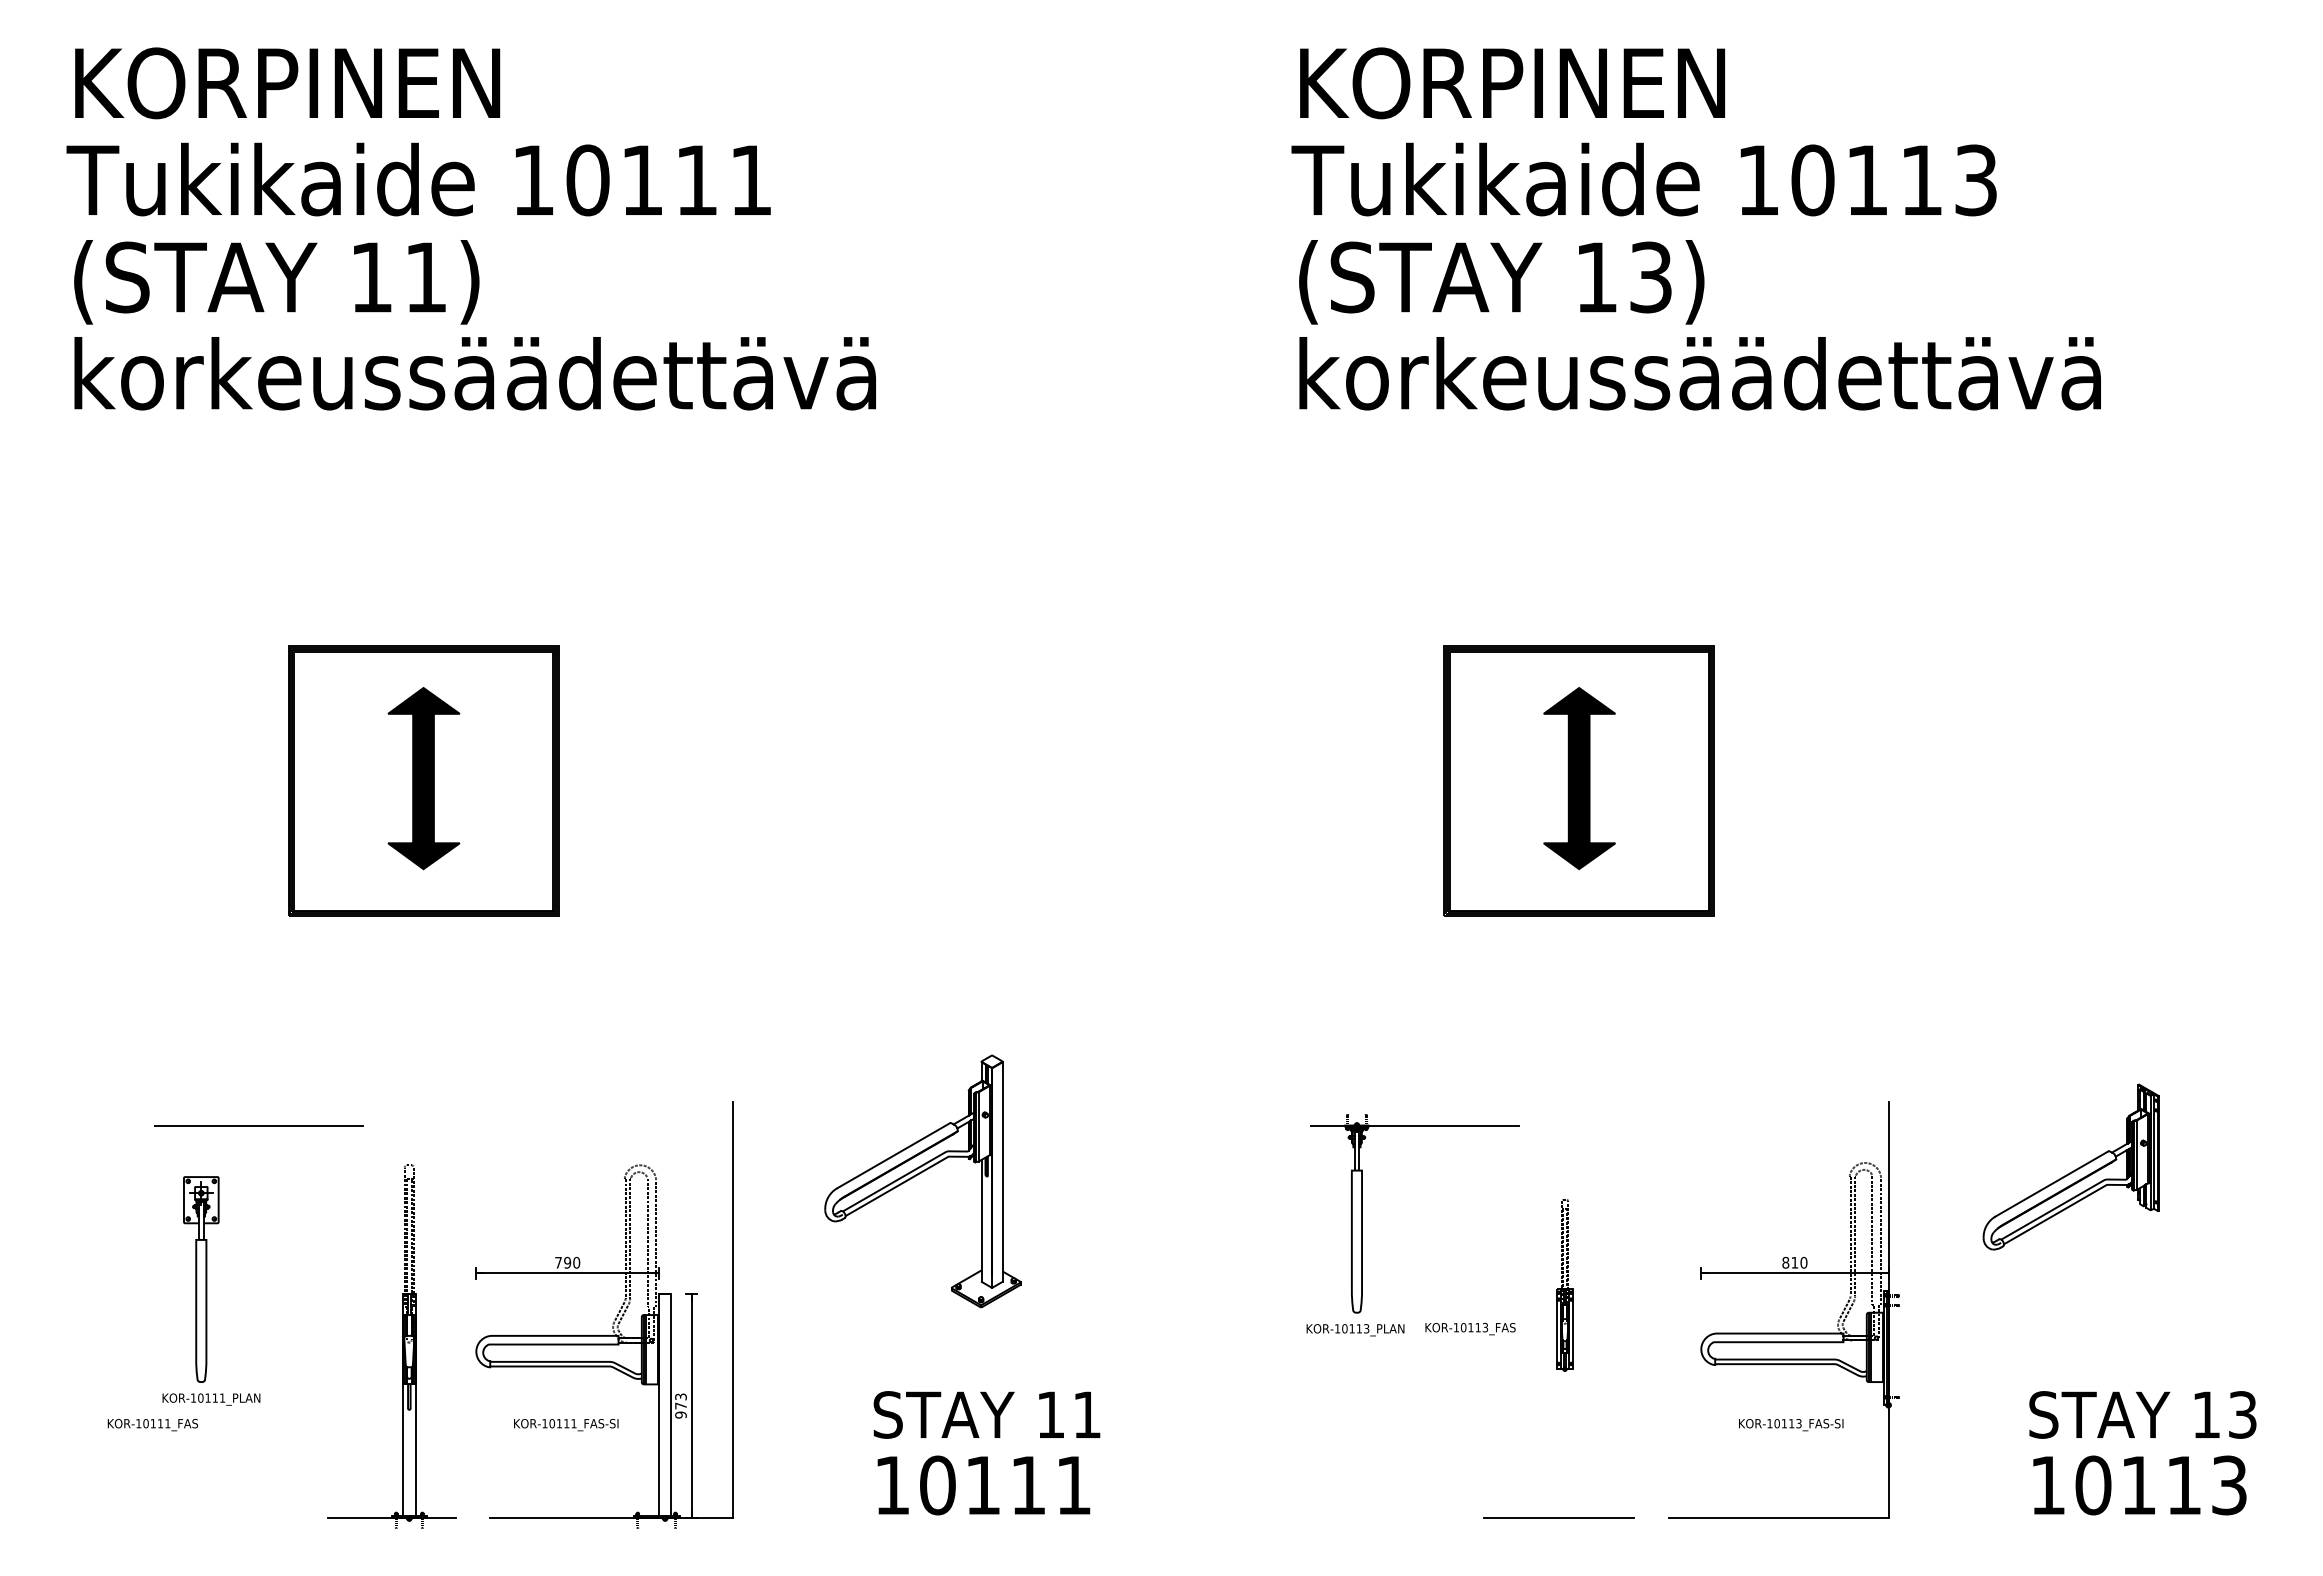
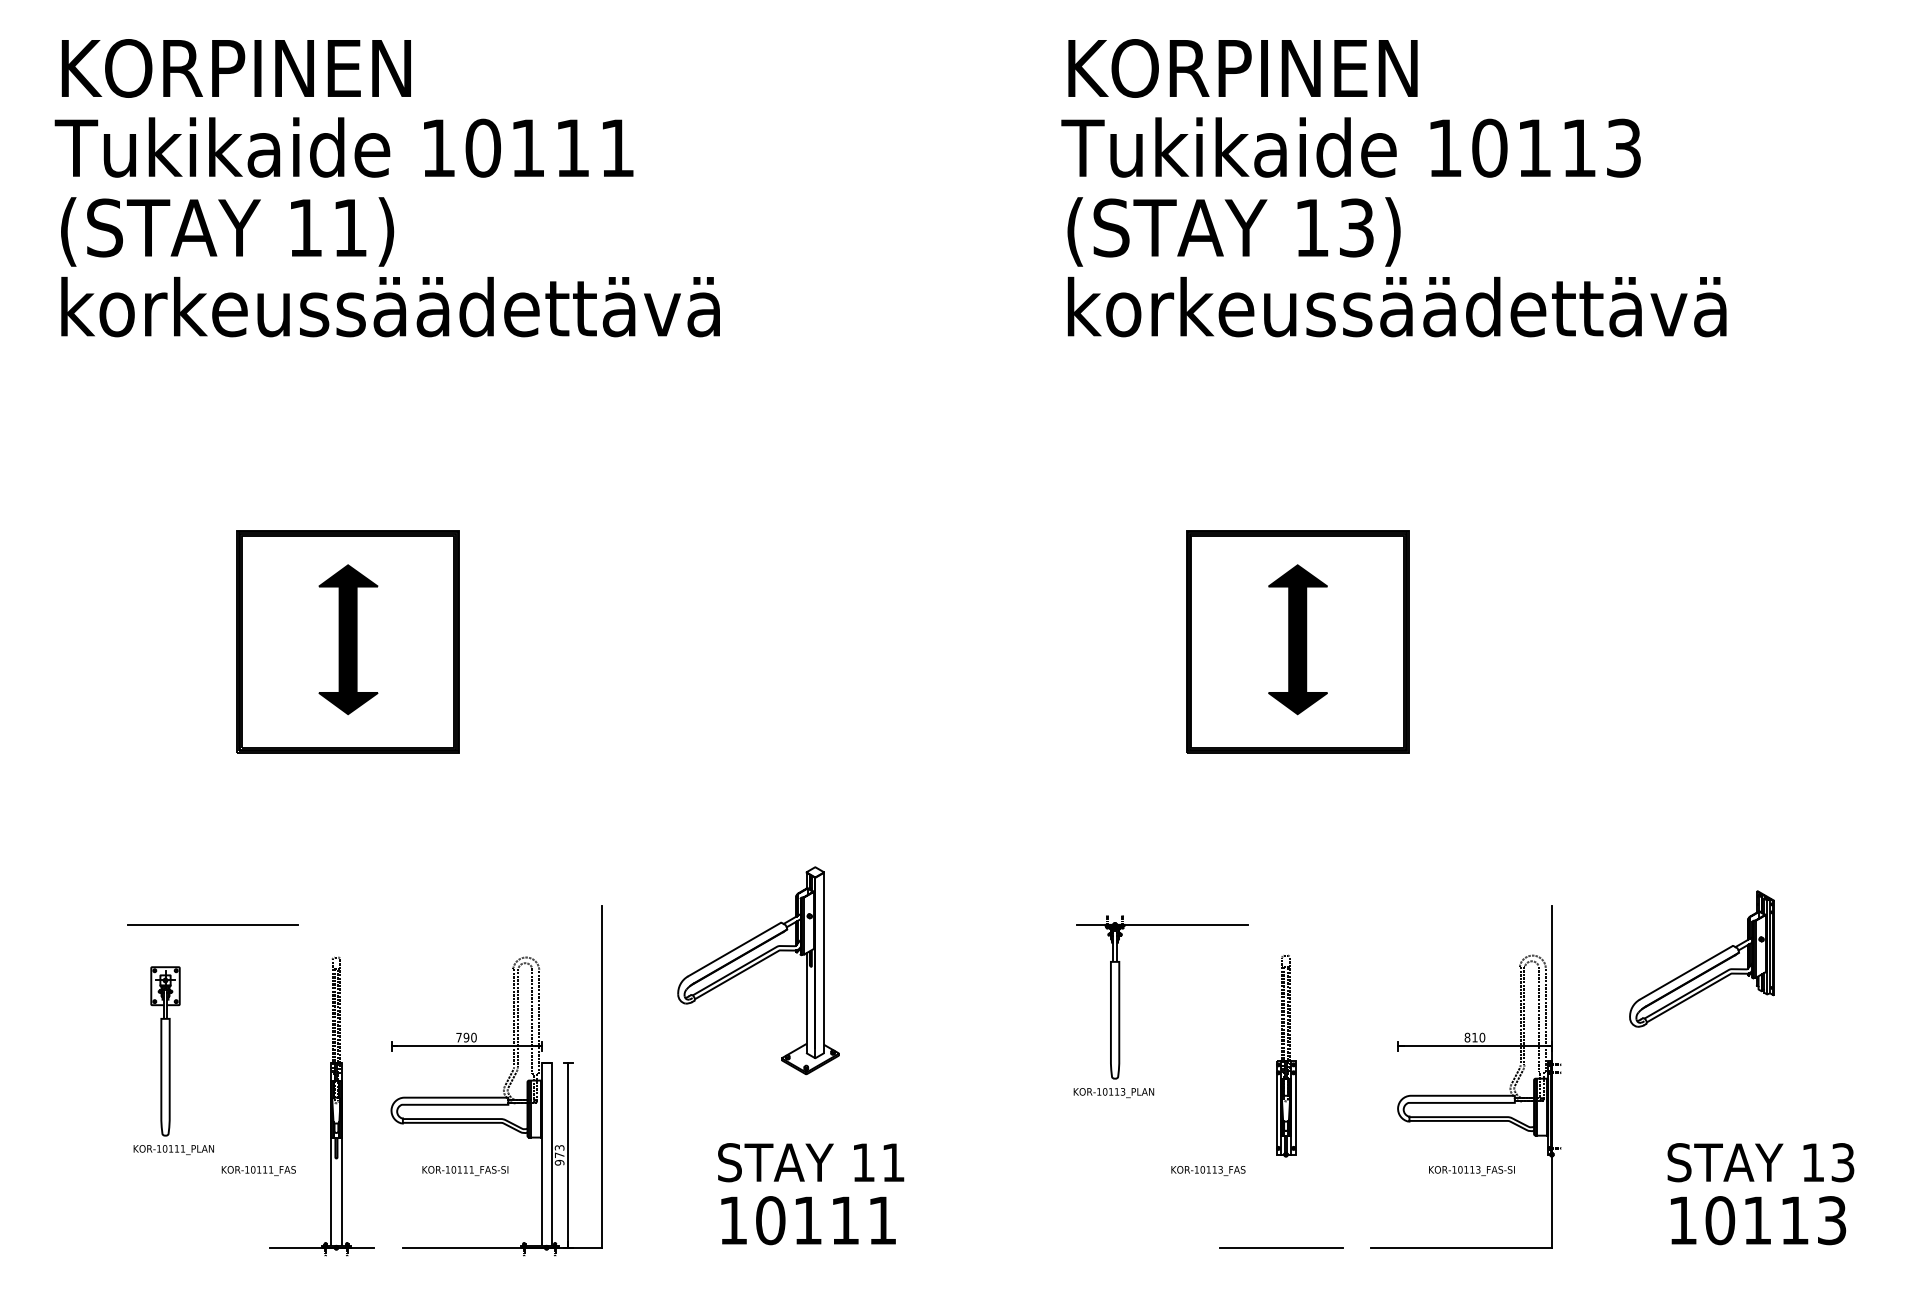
part: (1564, 1285) -> (1285, 1056), size x1.43
text: (1470, 1329) -> (1208, 1171), moved
text: (152, 1425) -> (258, 1171), moved

